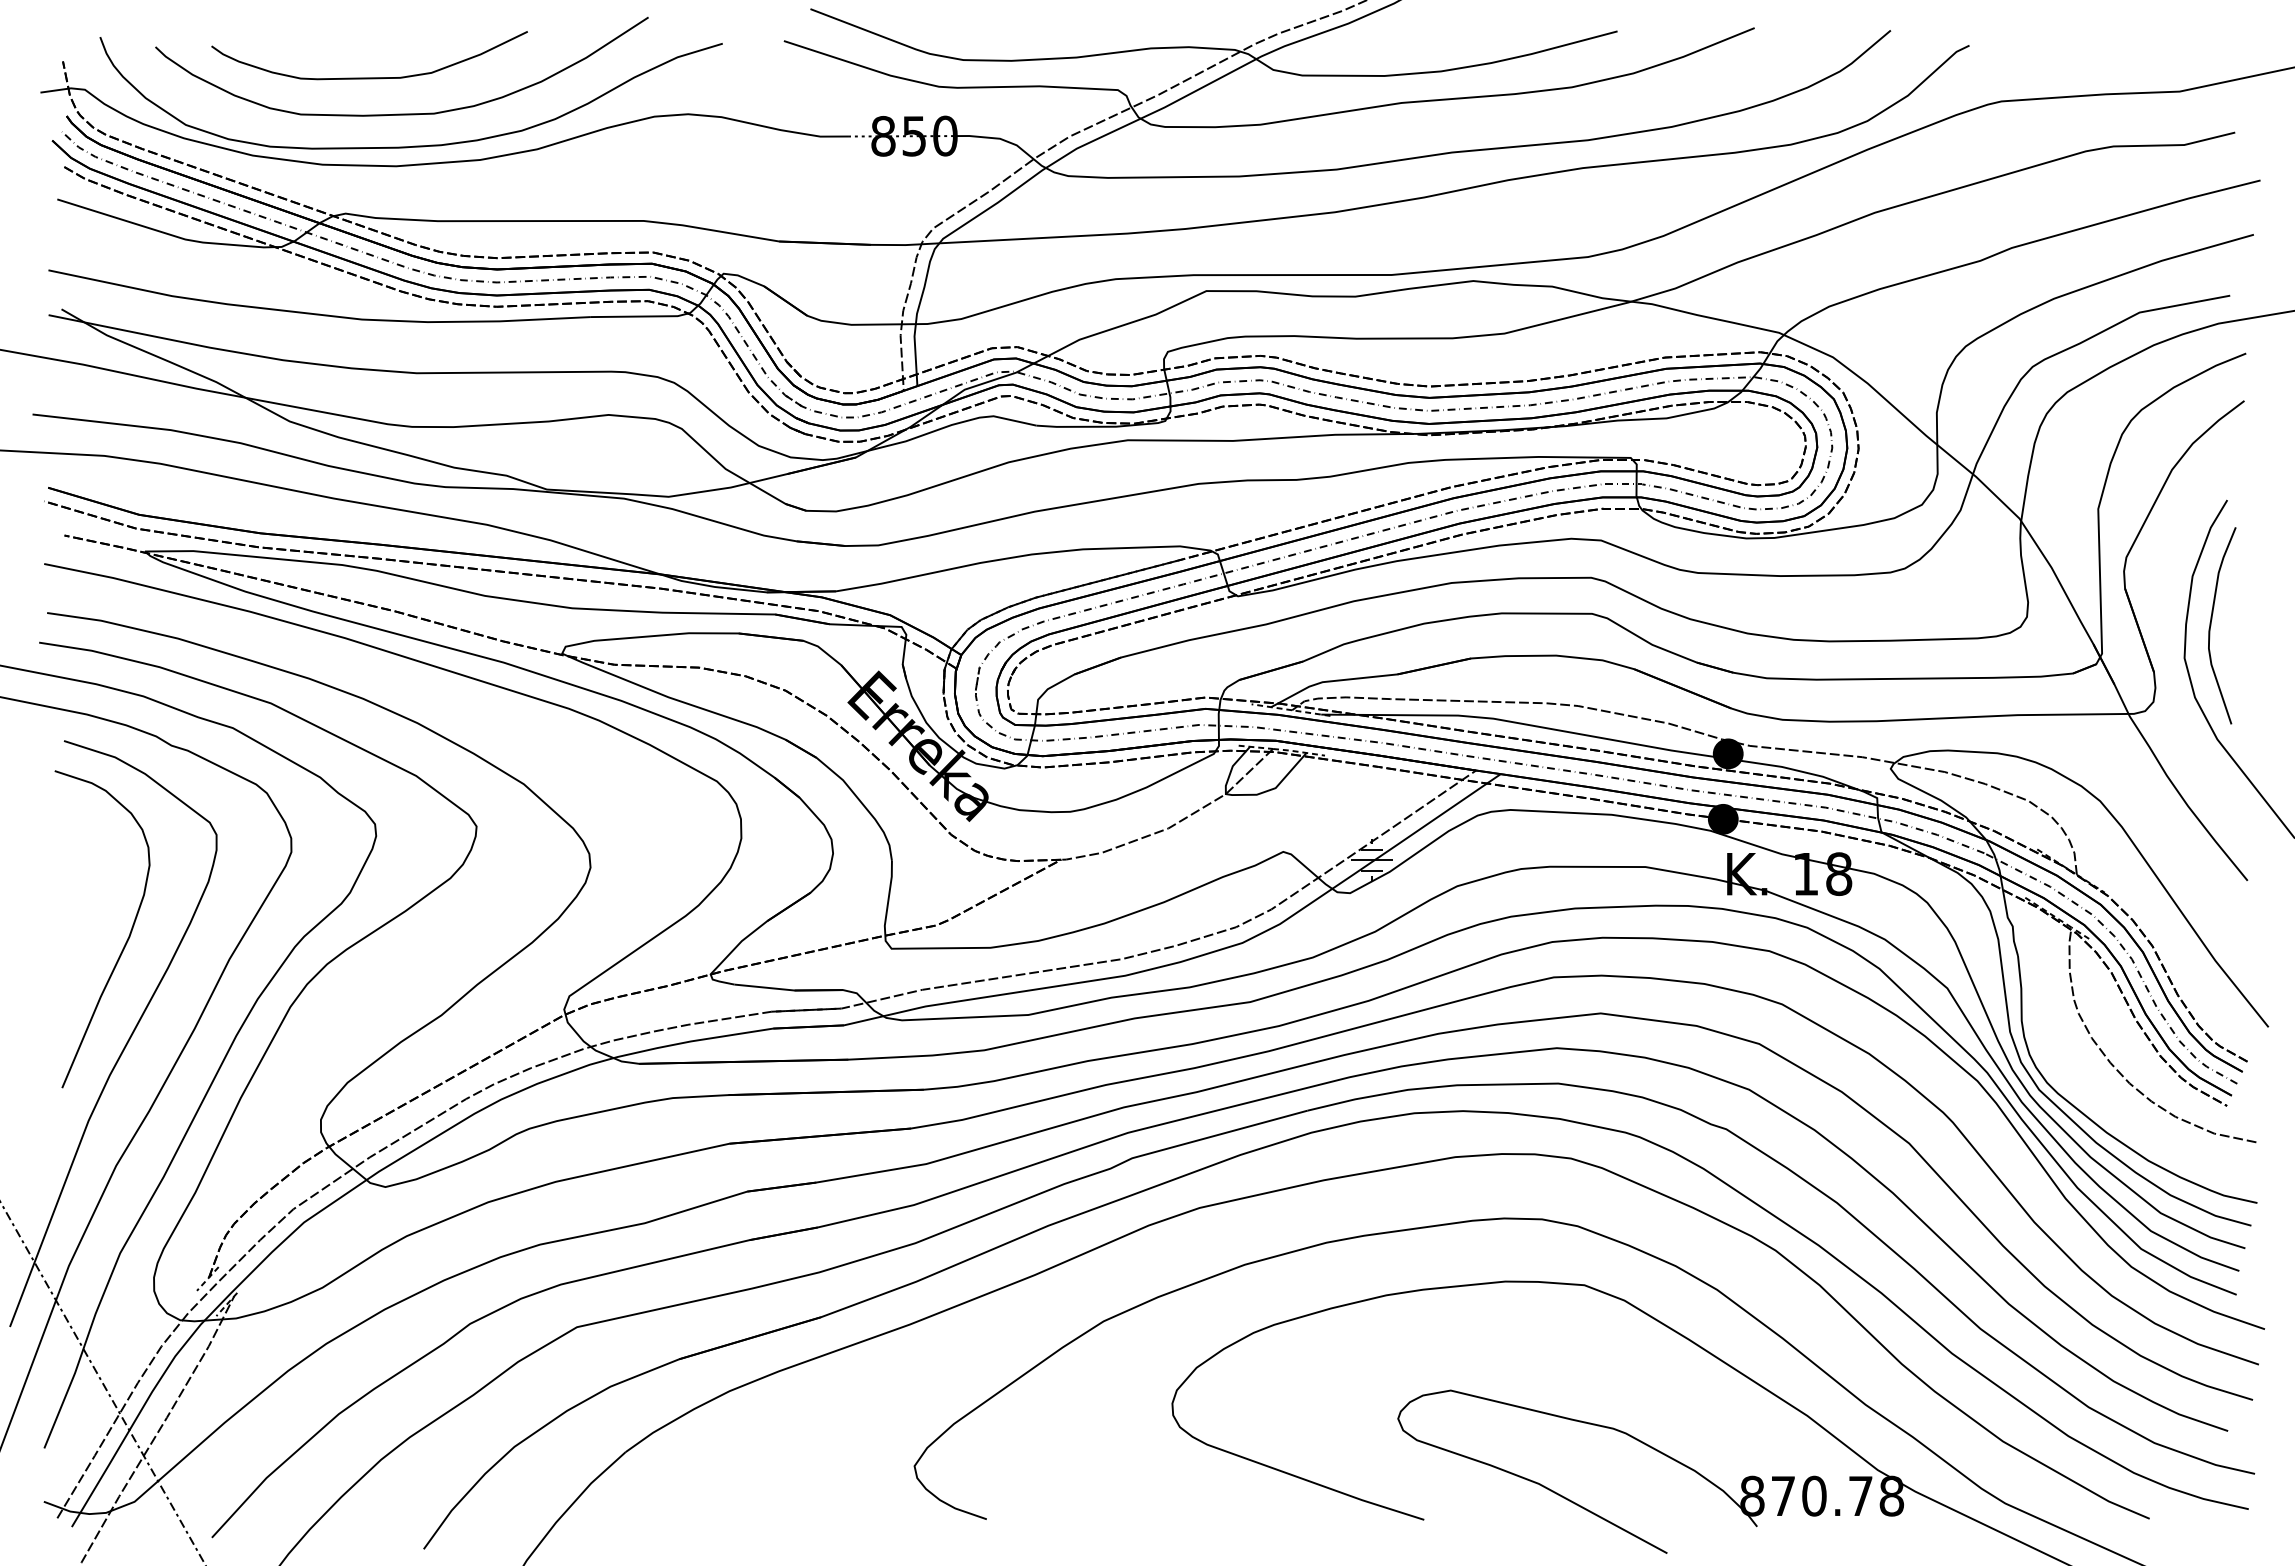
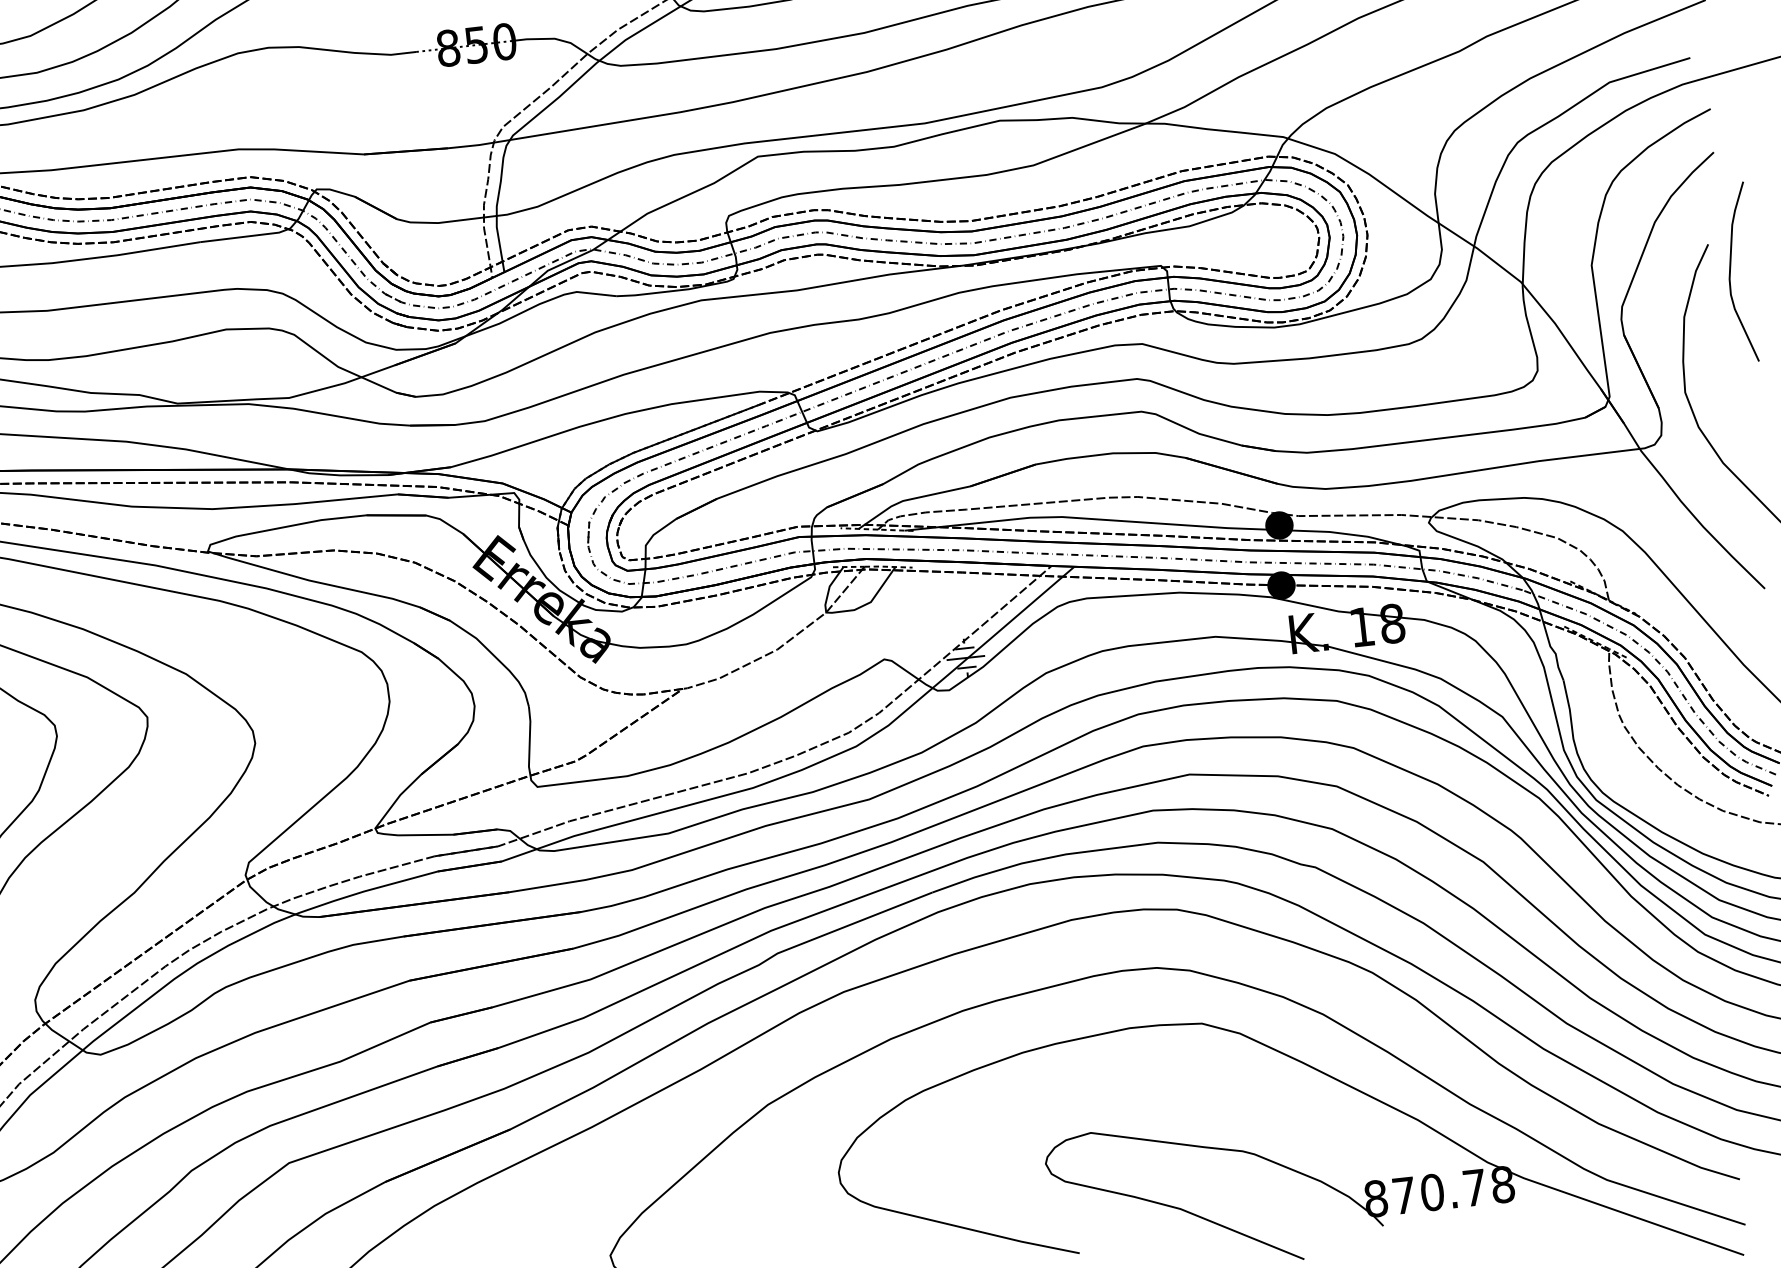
curve: (2211, 625) -> (1730, 273), moved

